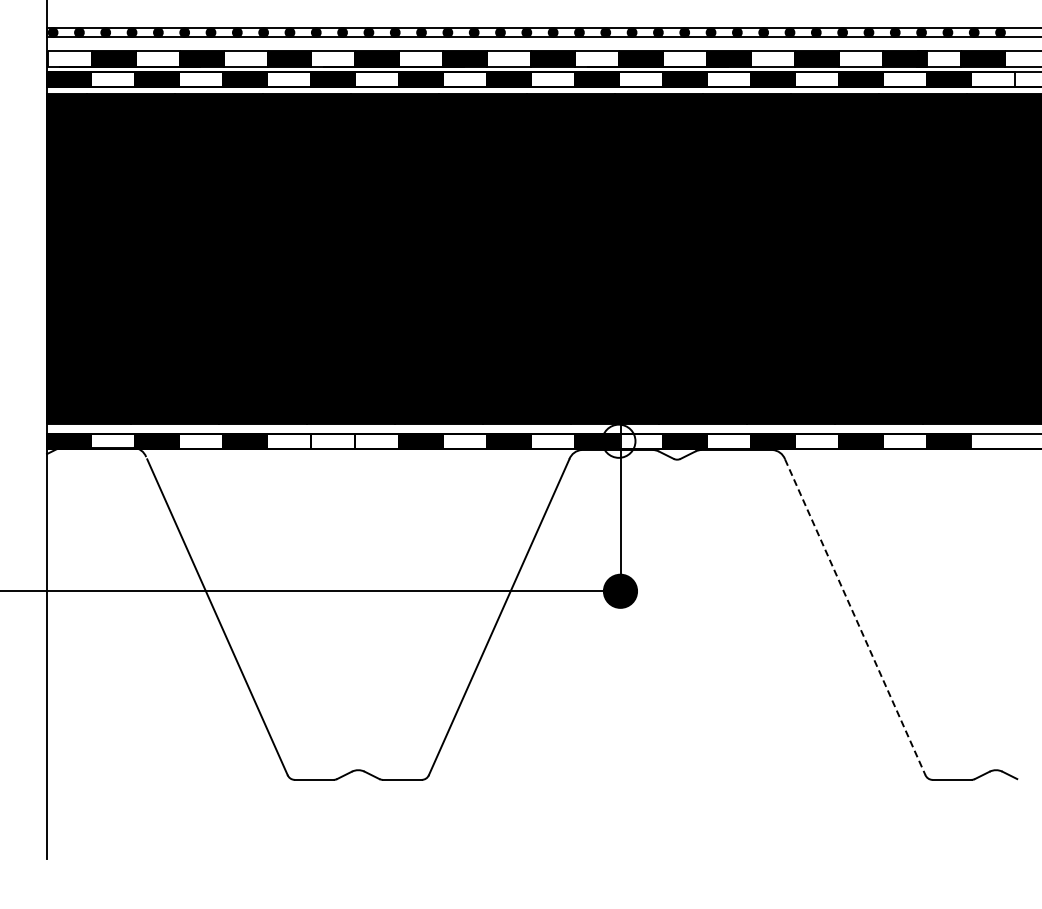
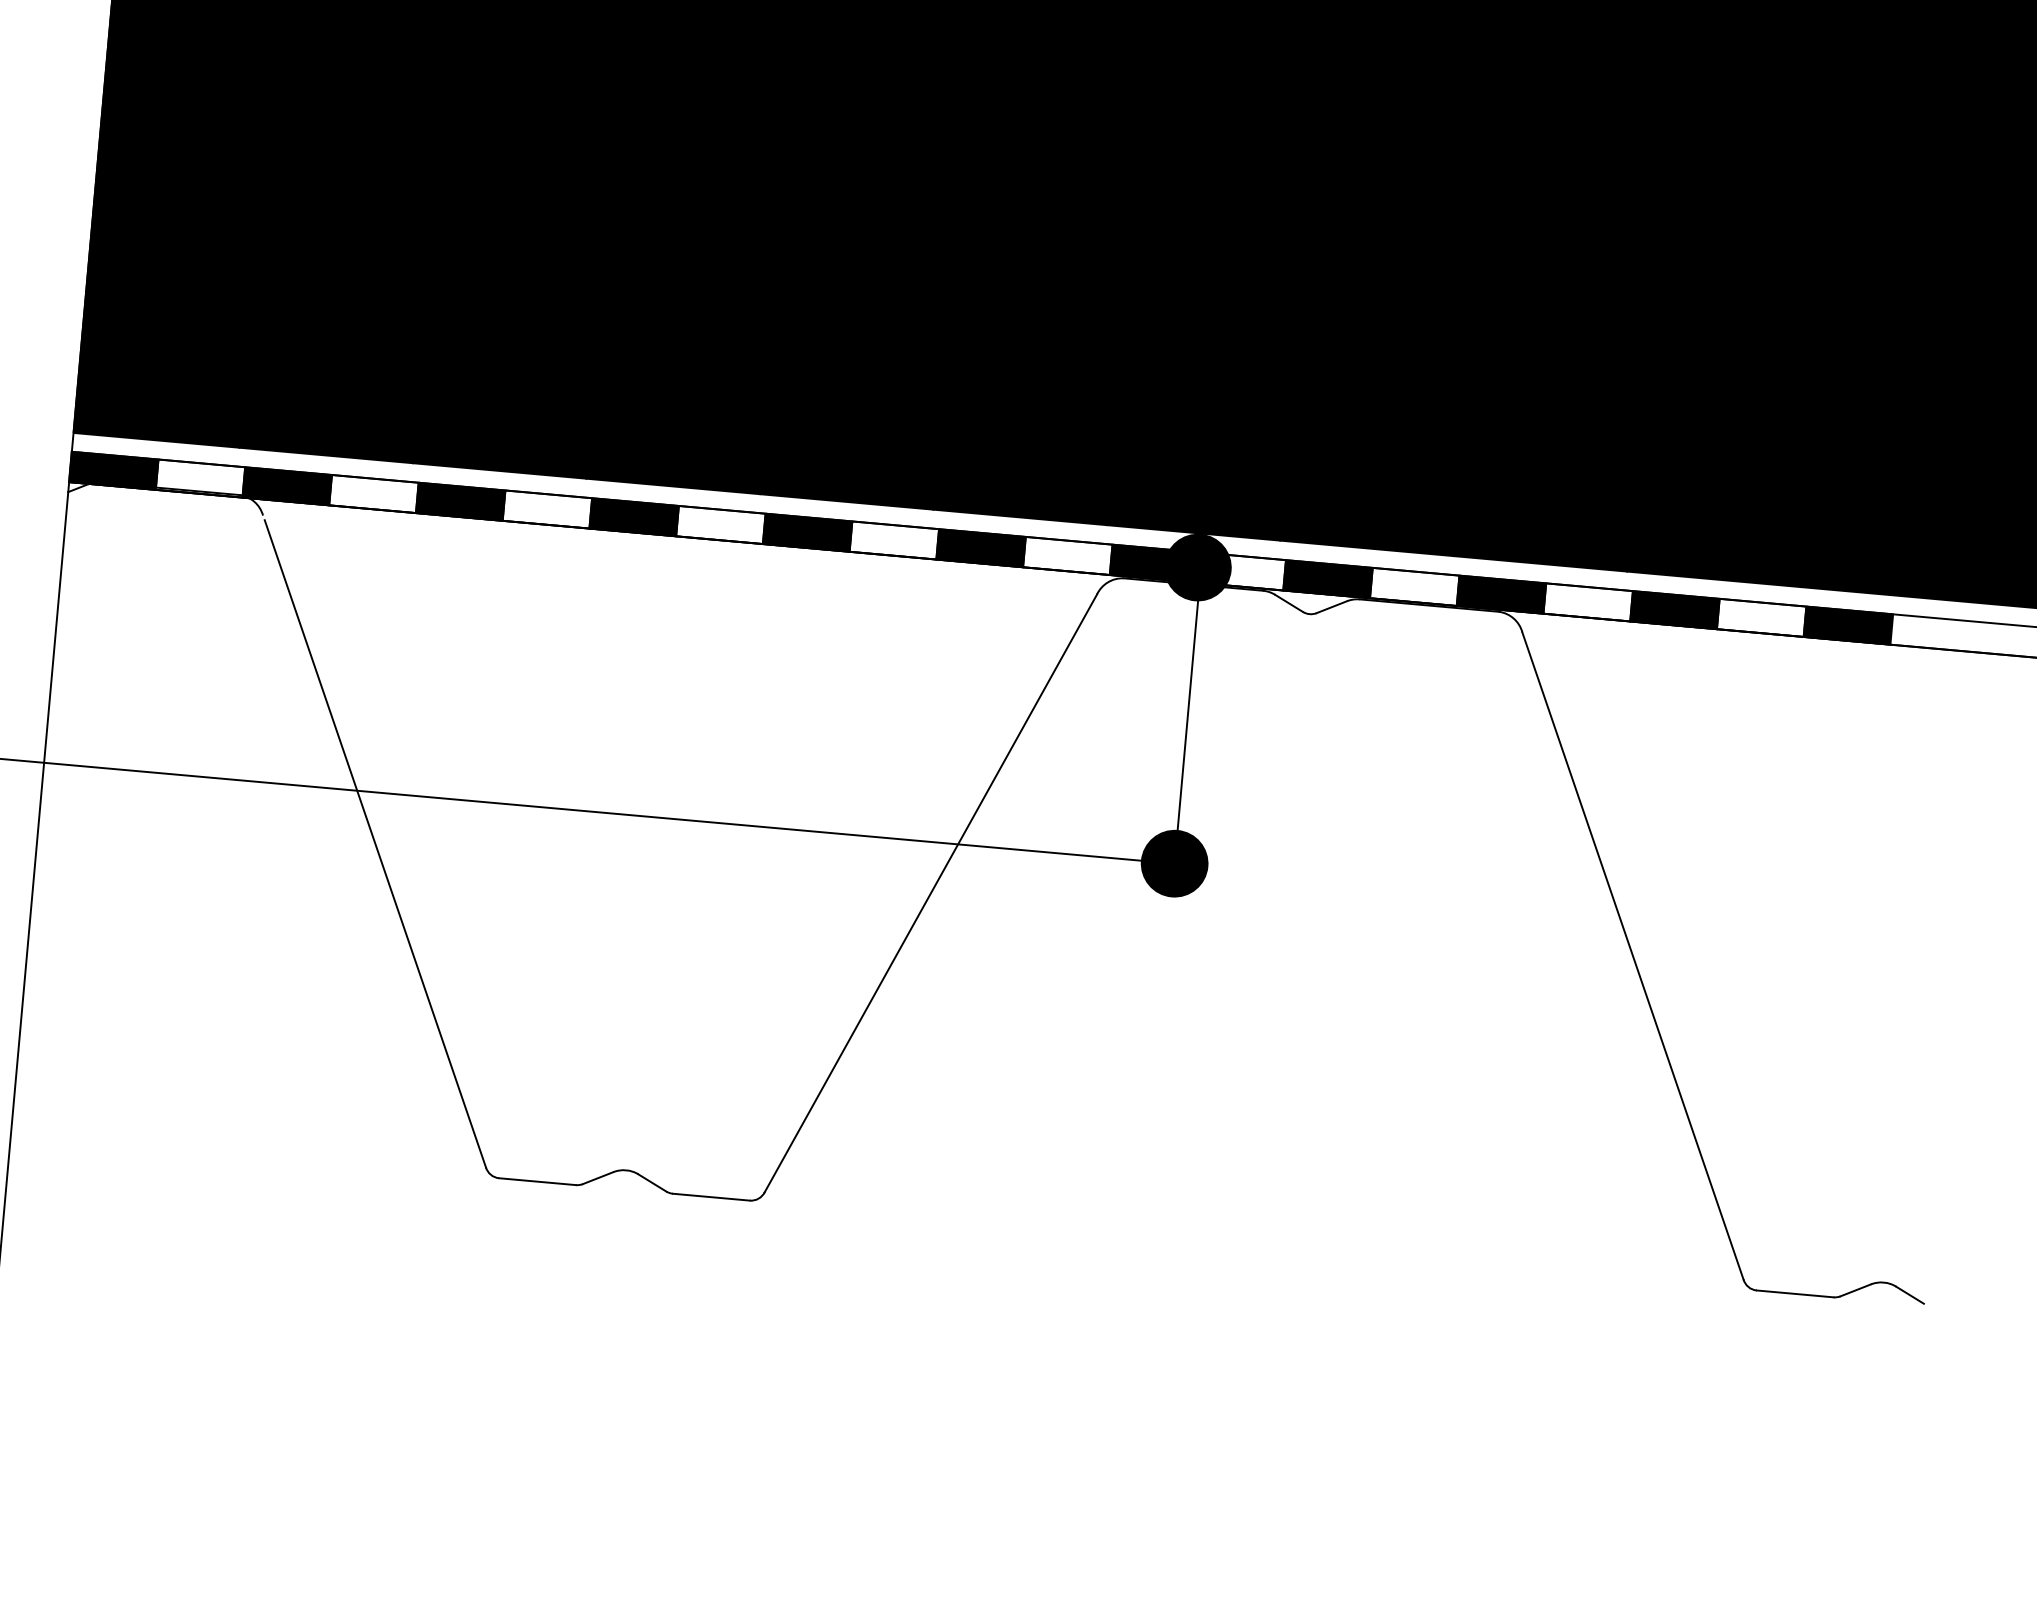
fill: (332, 440) -> (633, 515), added
fill: (618, 440) -> (1197, 566), added
line: (855, 617) -> (1633, 956), dashed -> solid

